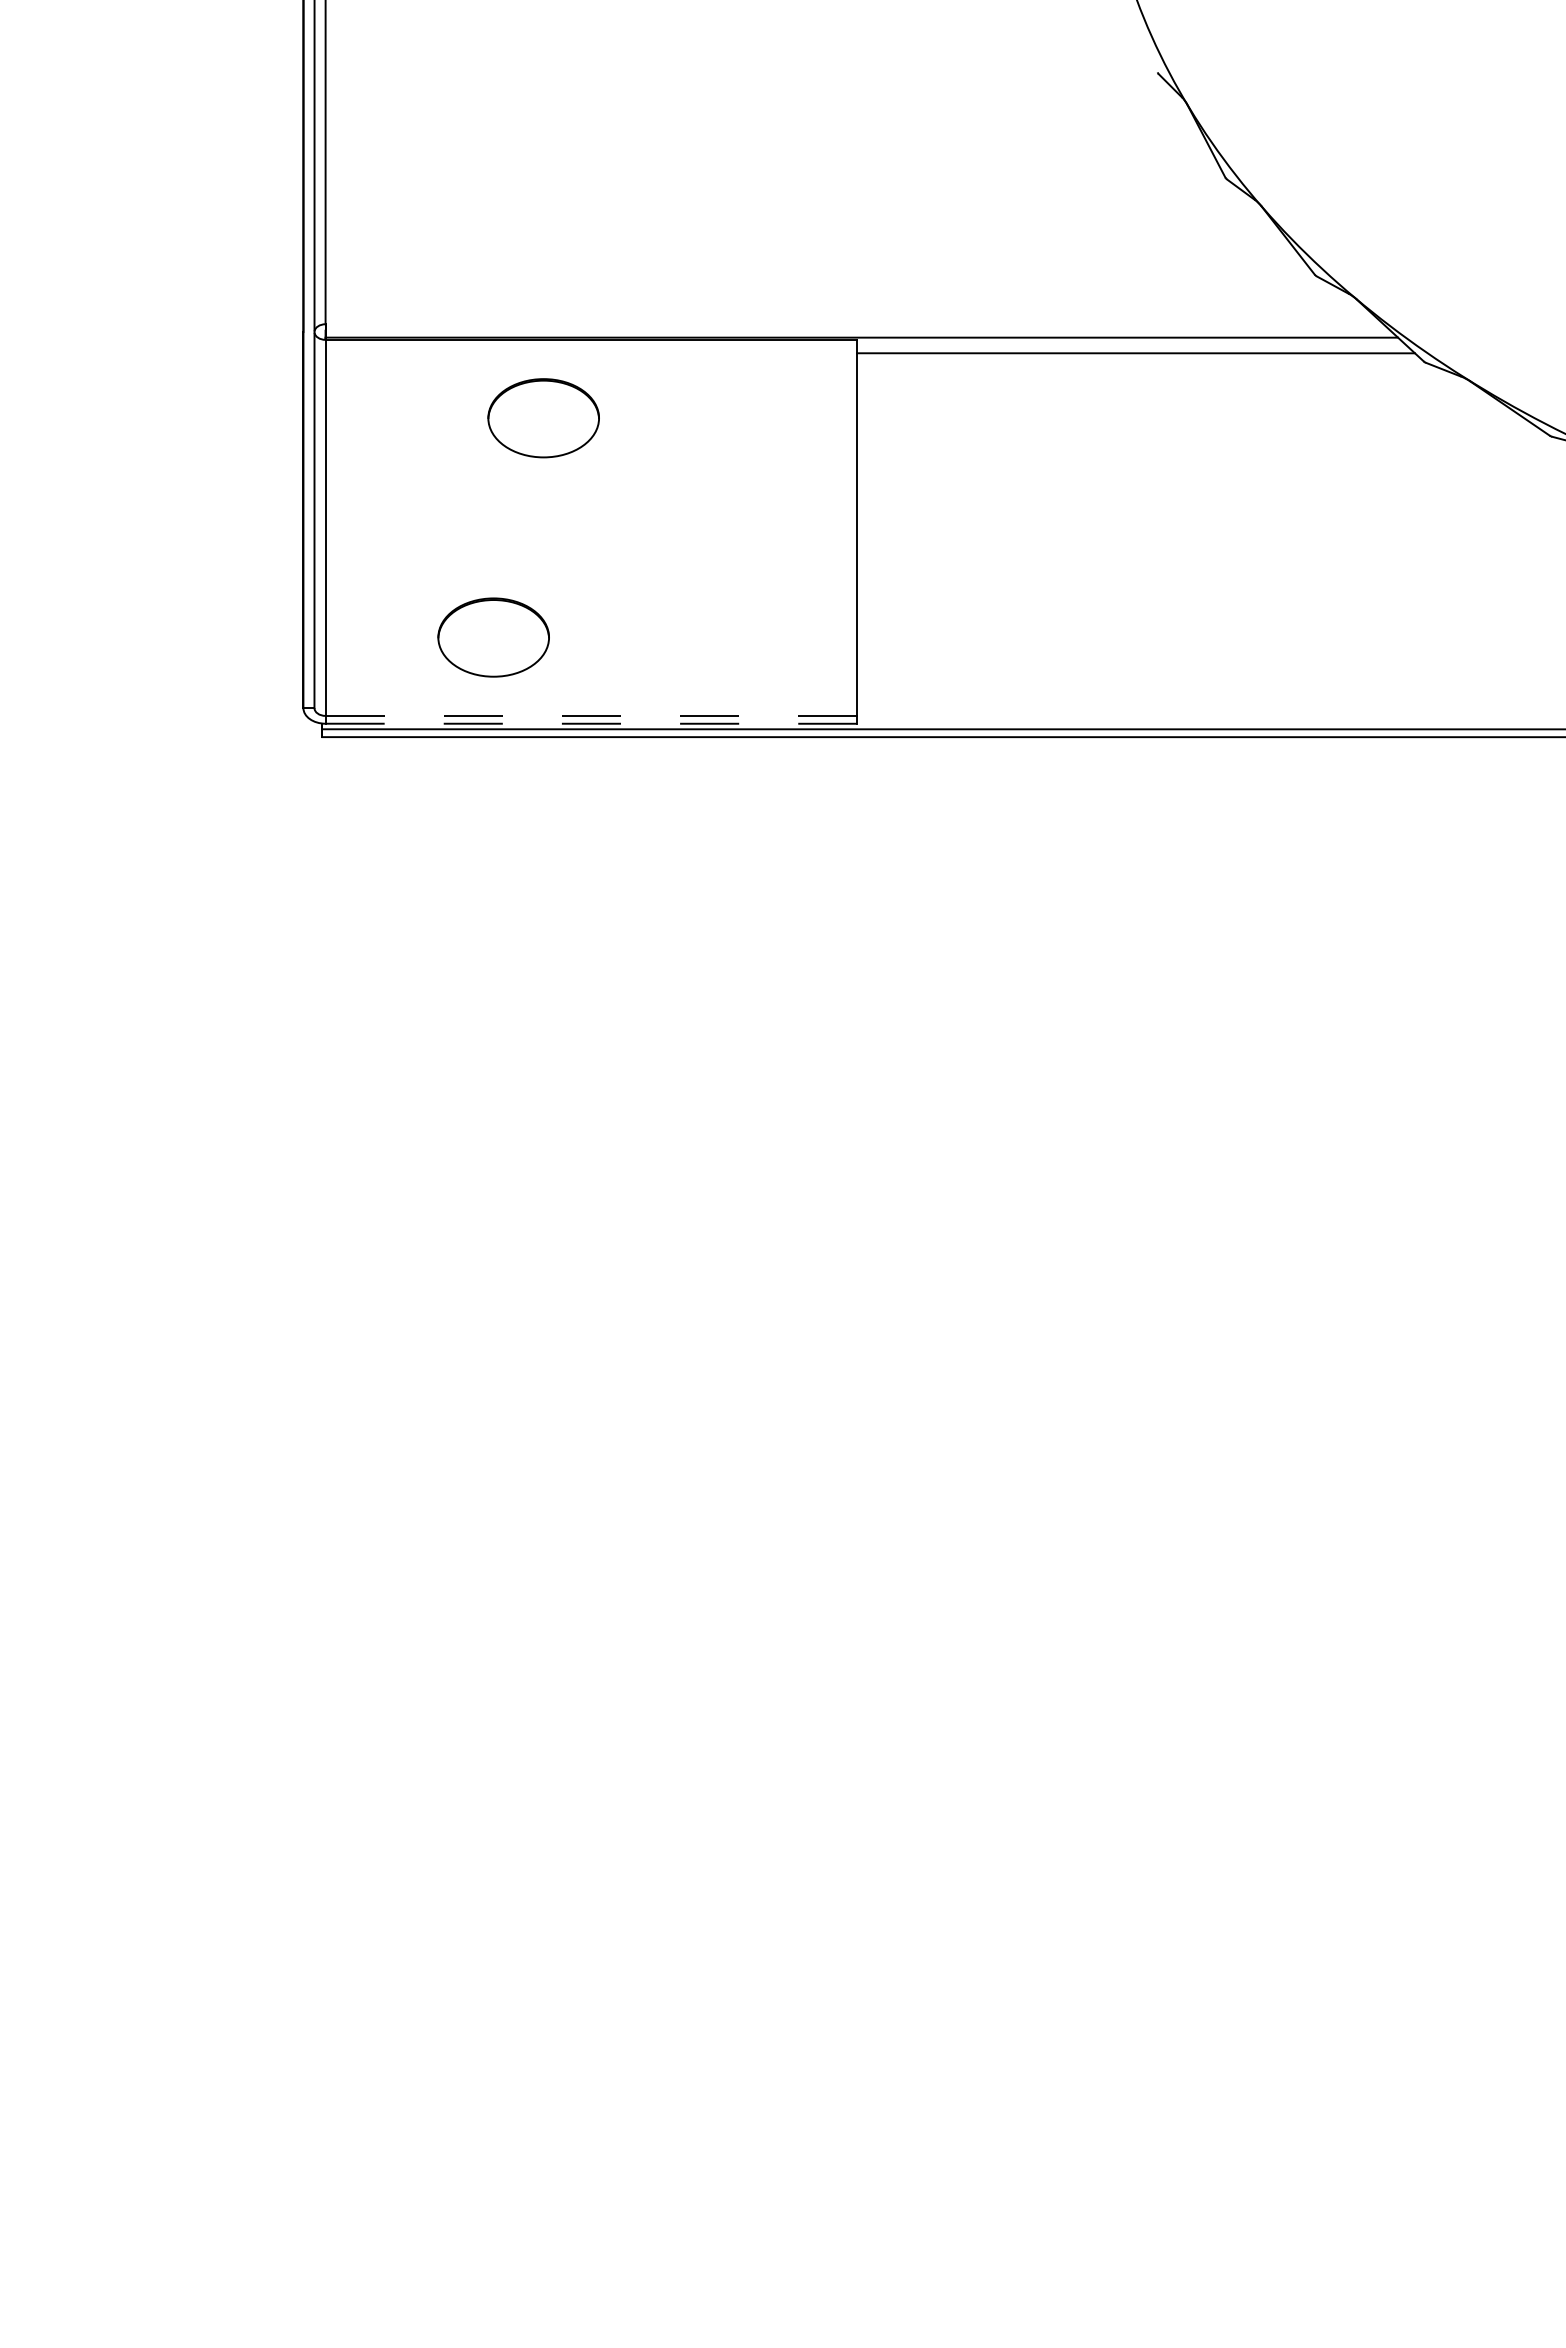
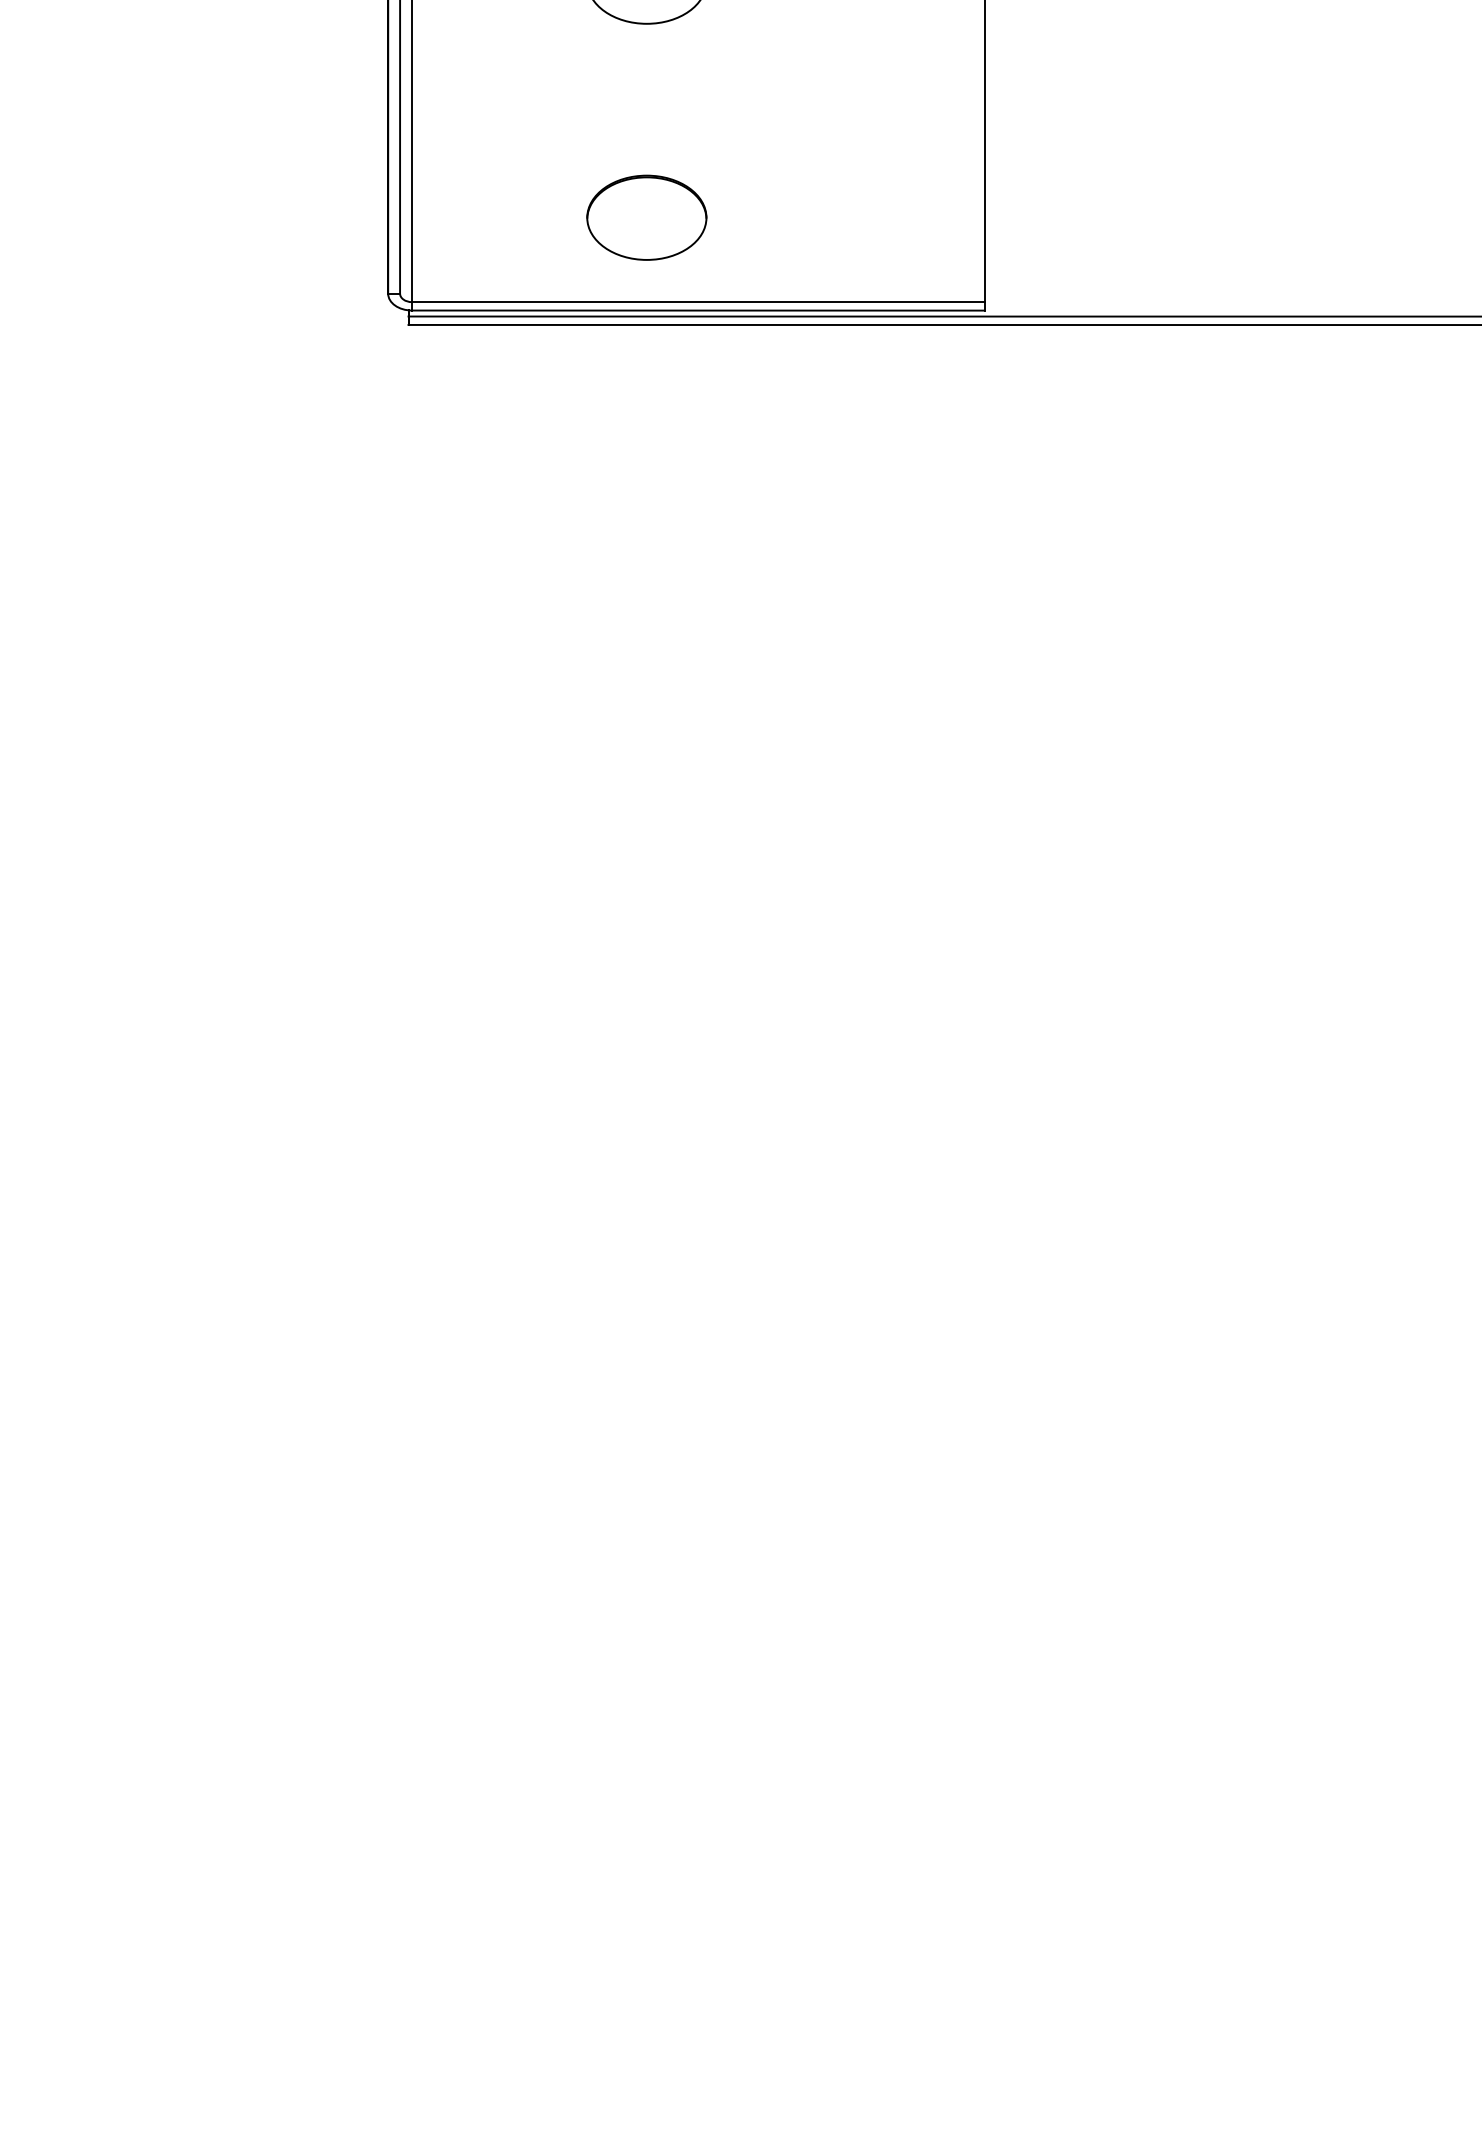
part: (493, 637) -> (646, 217), moved
line: (591, 715) -> (698, 301), dashed -> solid
line: (591, 723) -> (698, 310), dashed -> solid

